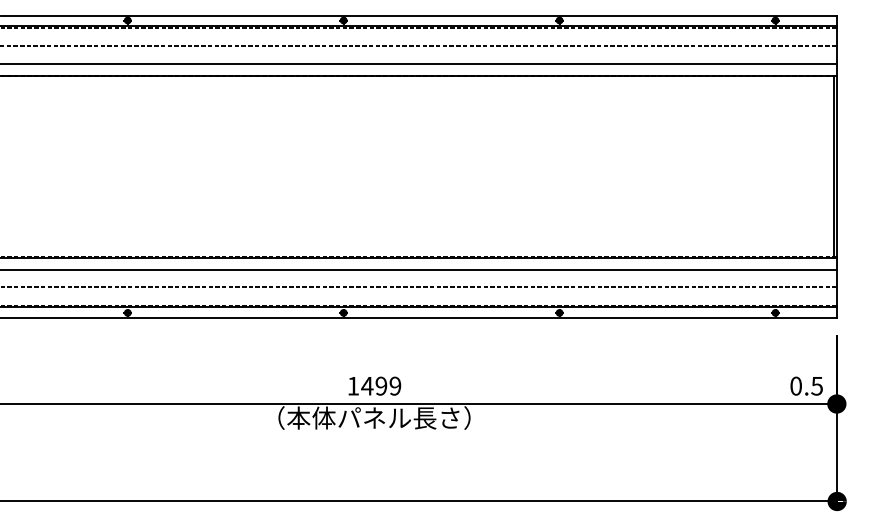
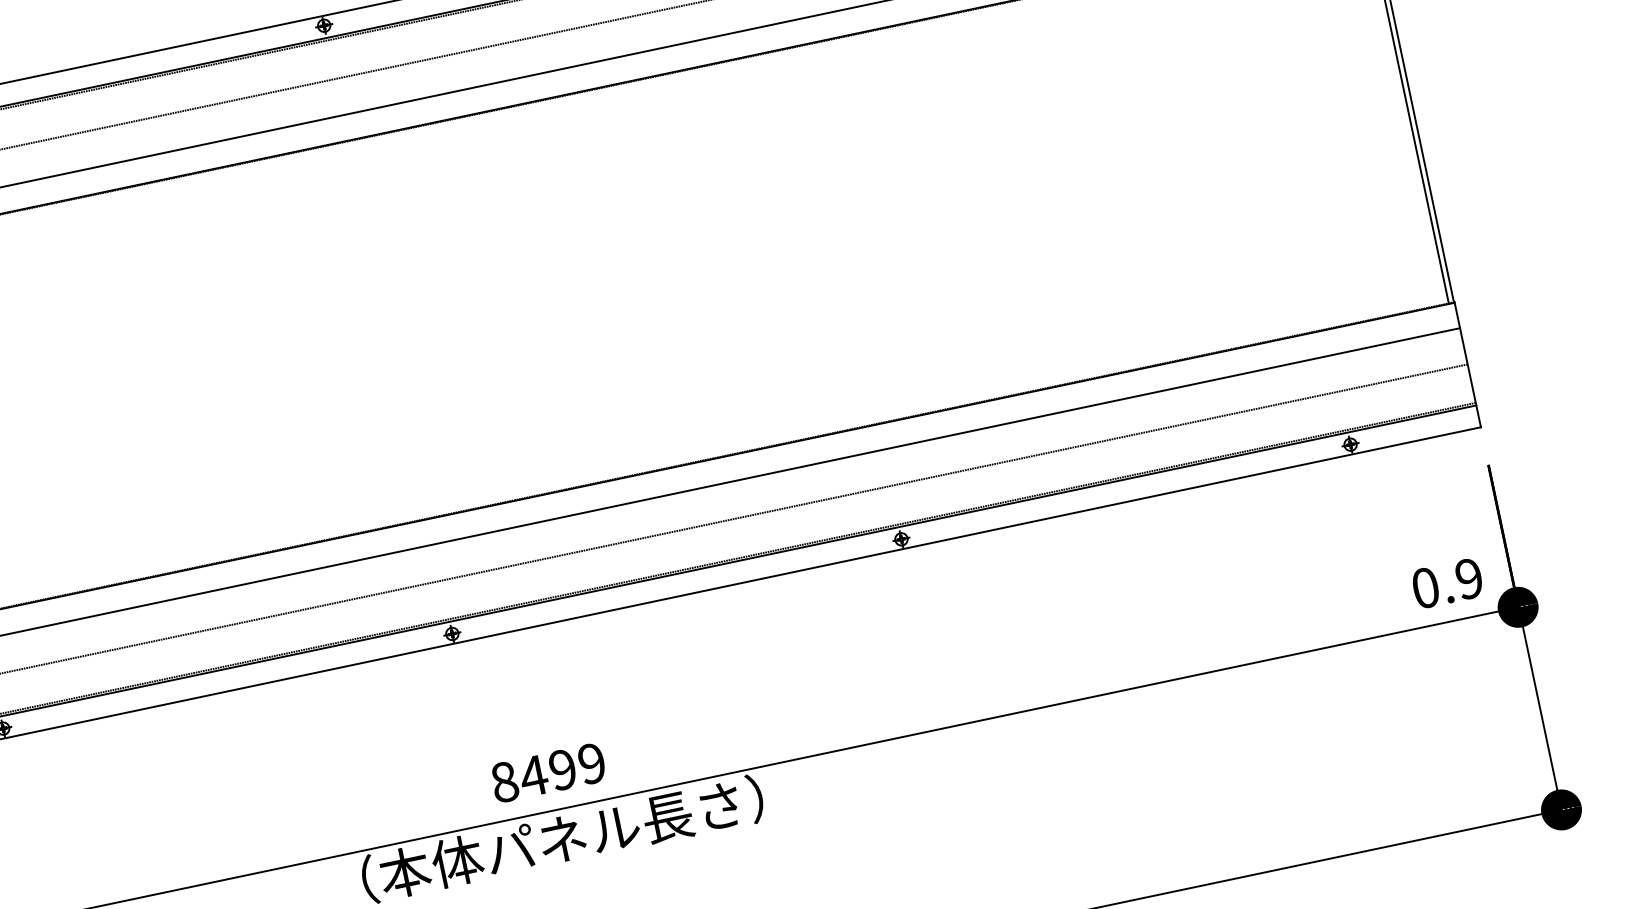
text: (353, 385) -> (504, 780), 1499 -> 8499
text: (816, 385) -> (1467, 577), 0.5 -> 0.9

